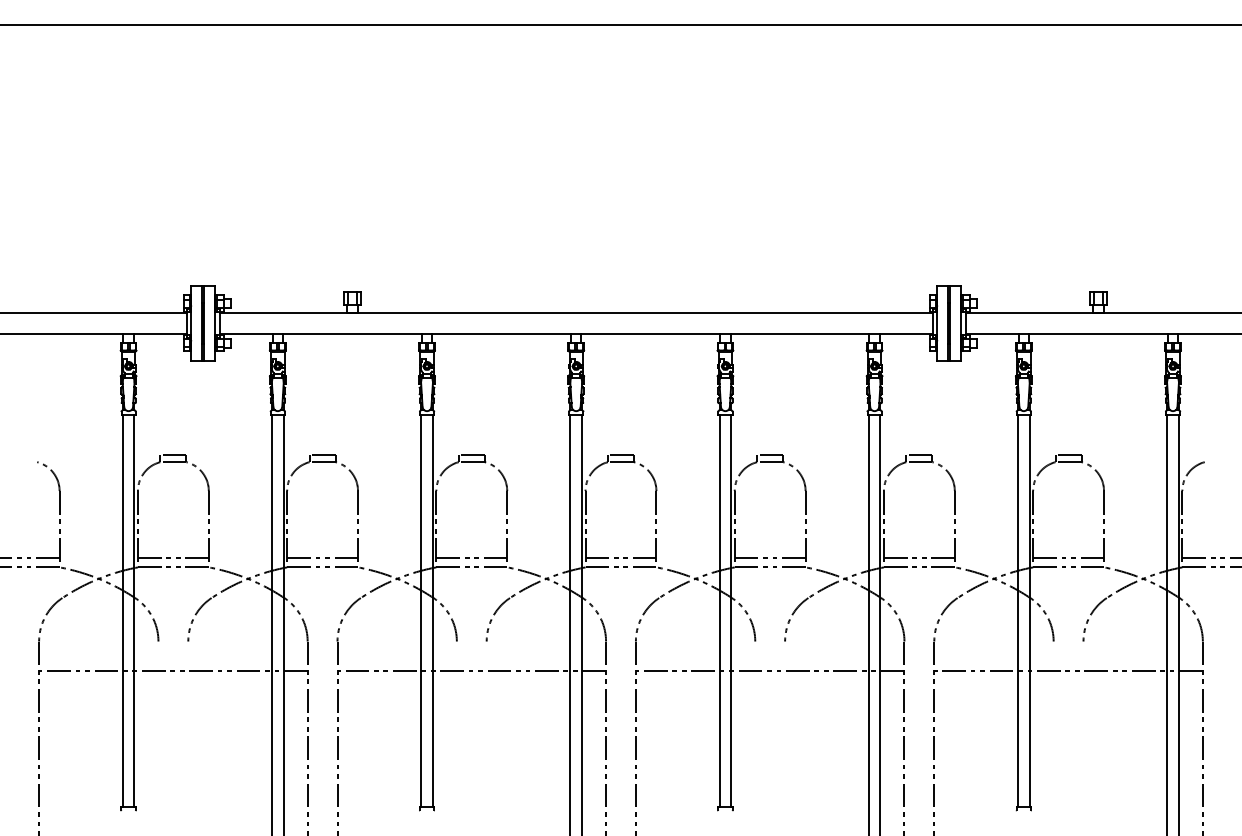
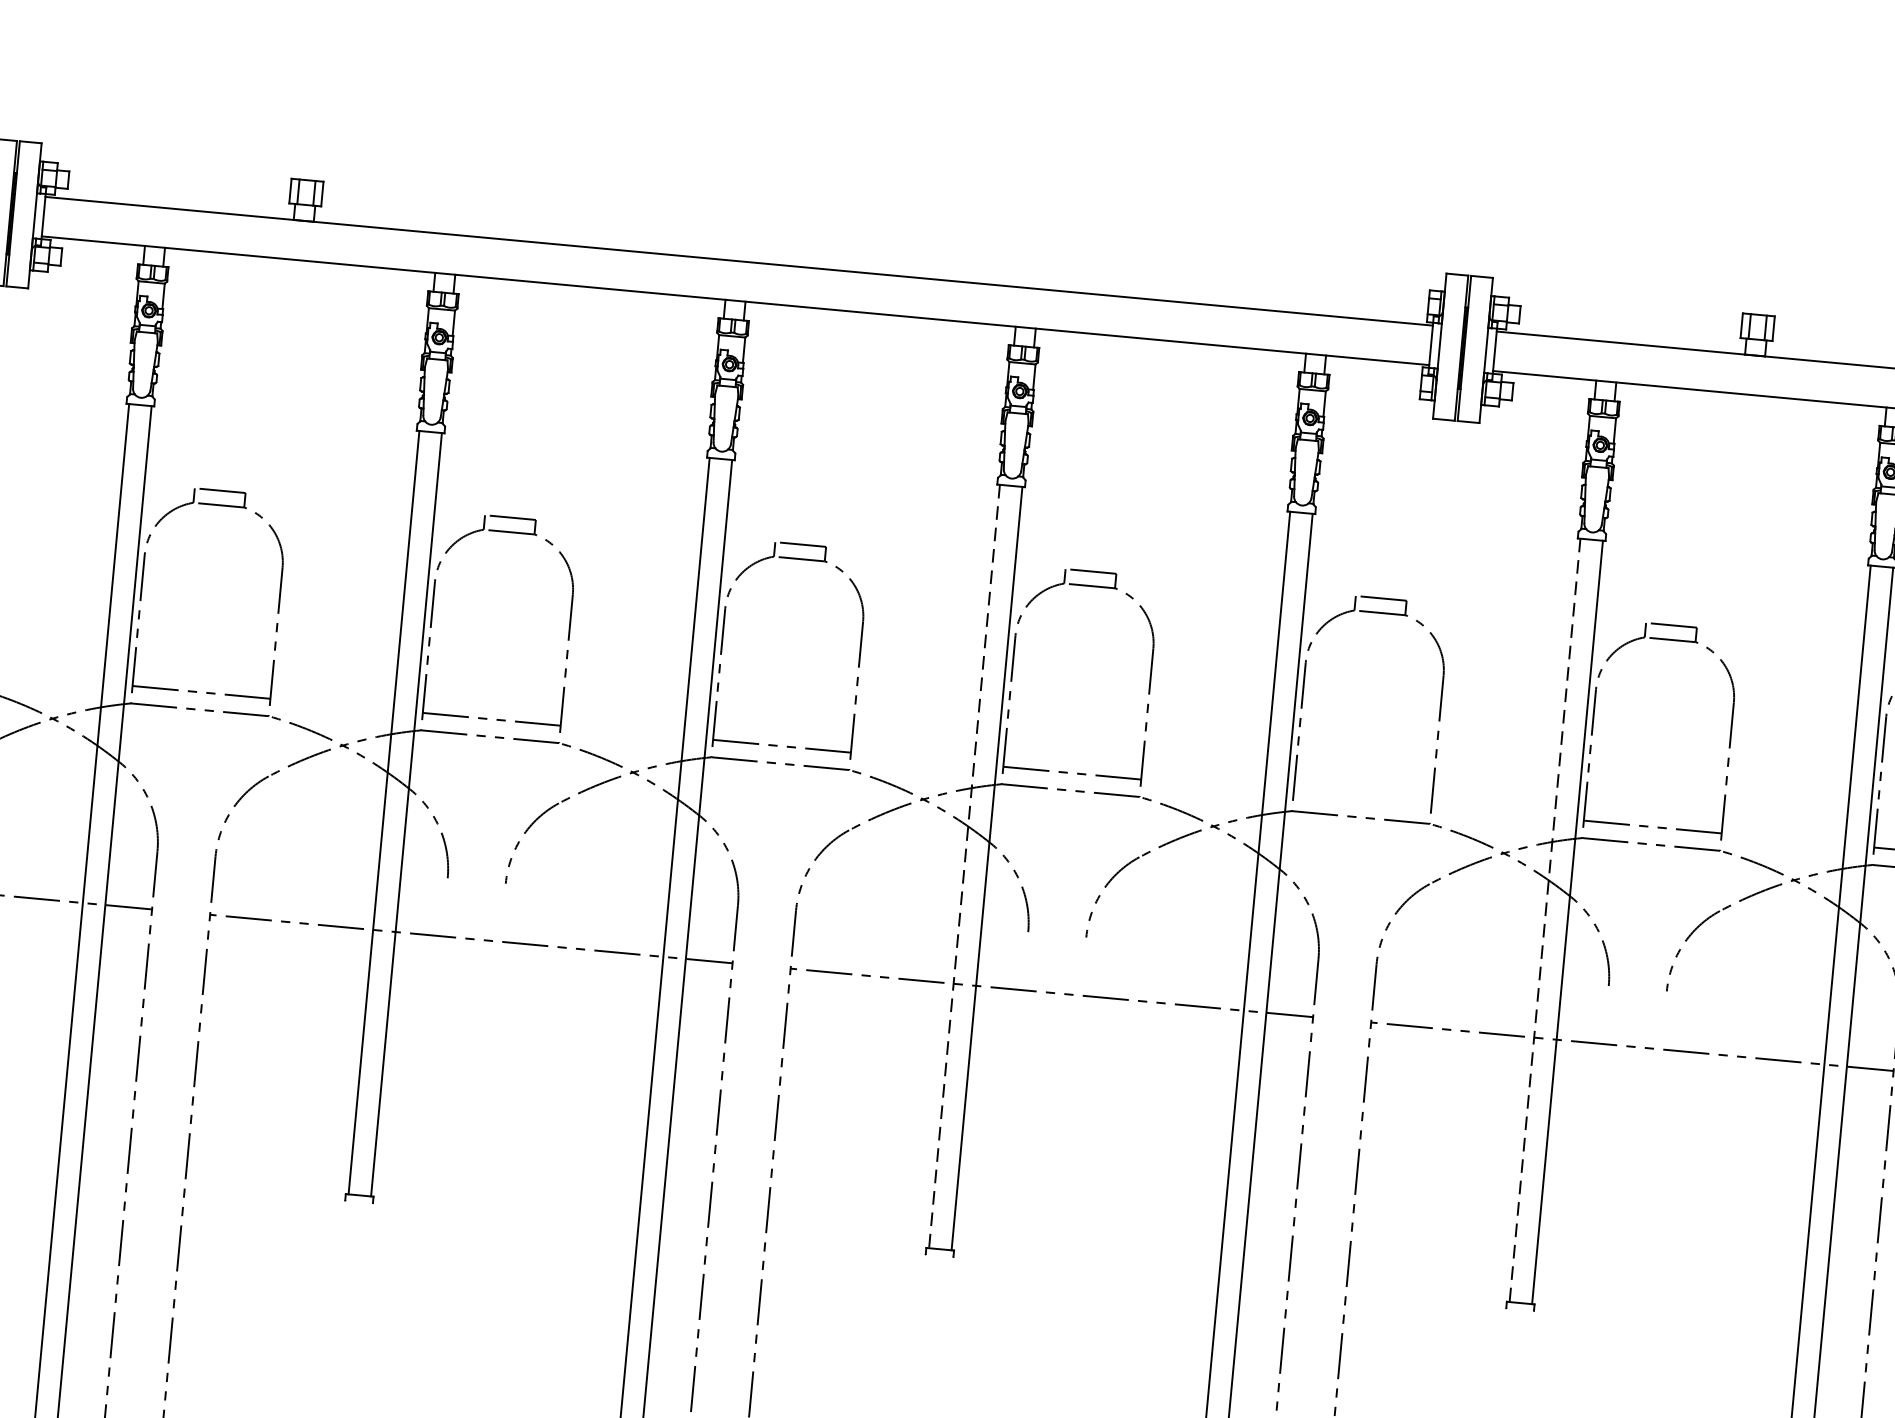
line: (918, 558) -> (1360, 800), removed
line: (719, 611) -> (964, 867), solid -> dashed
line: (1018, 611) -> (1545, 921), solid -> dashed

